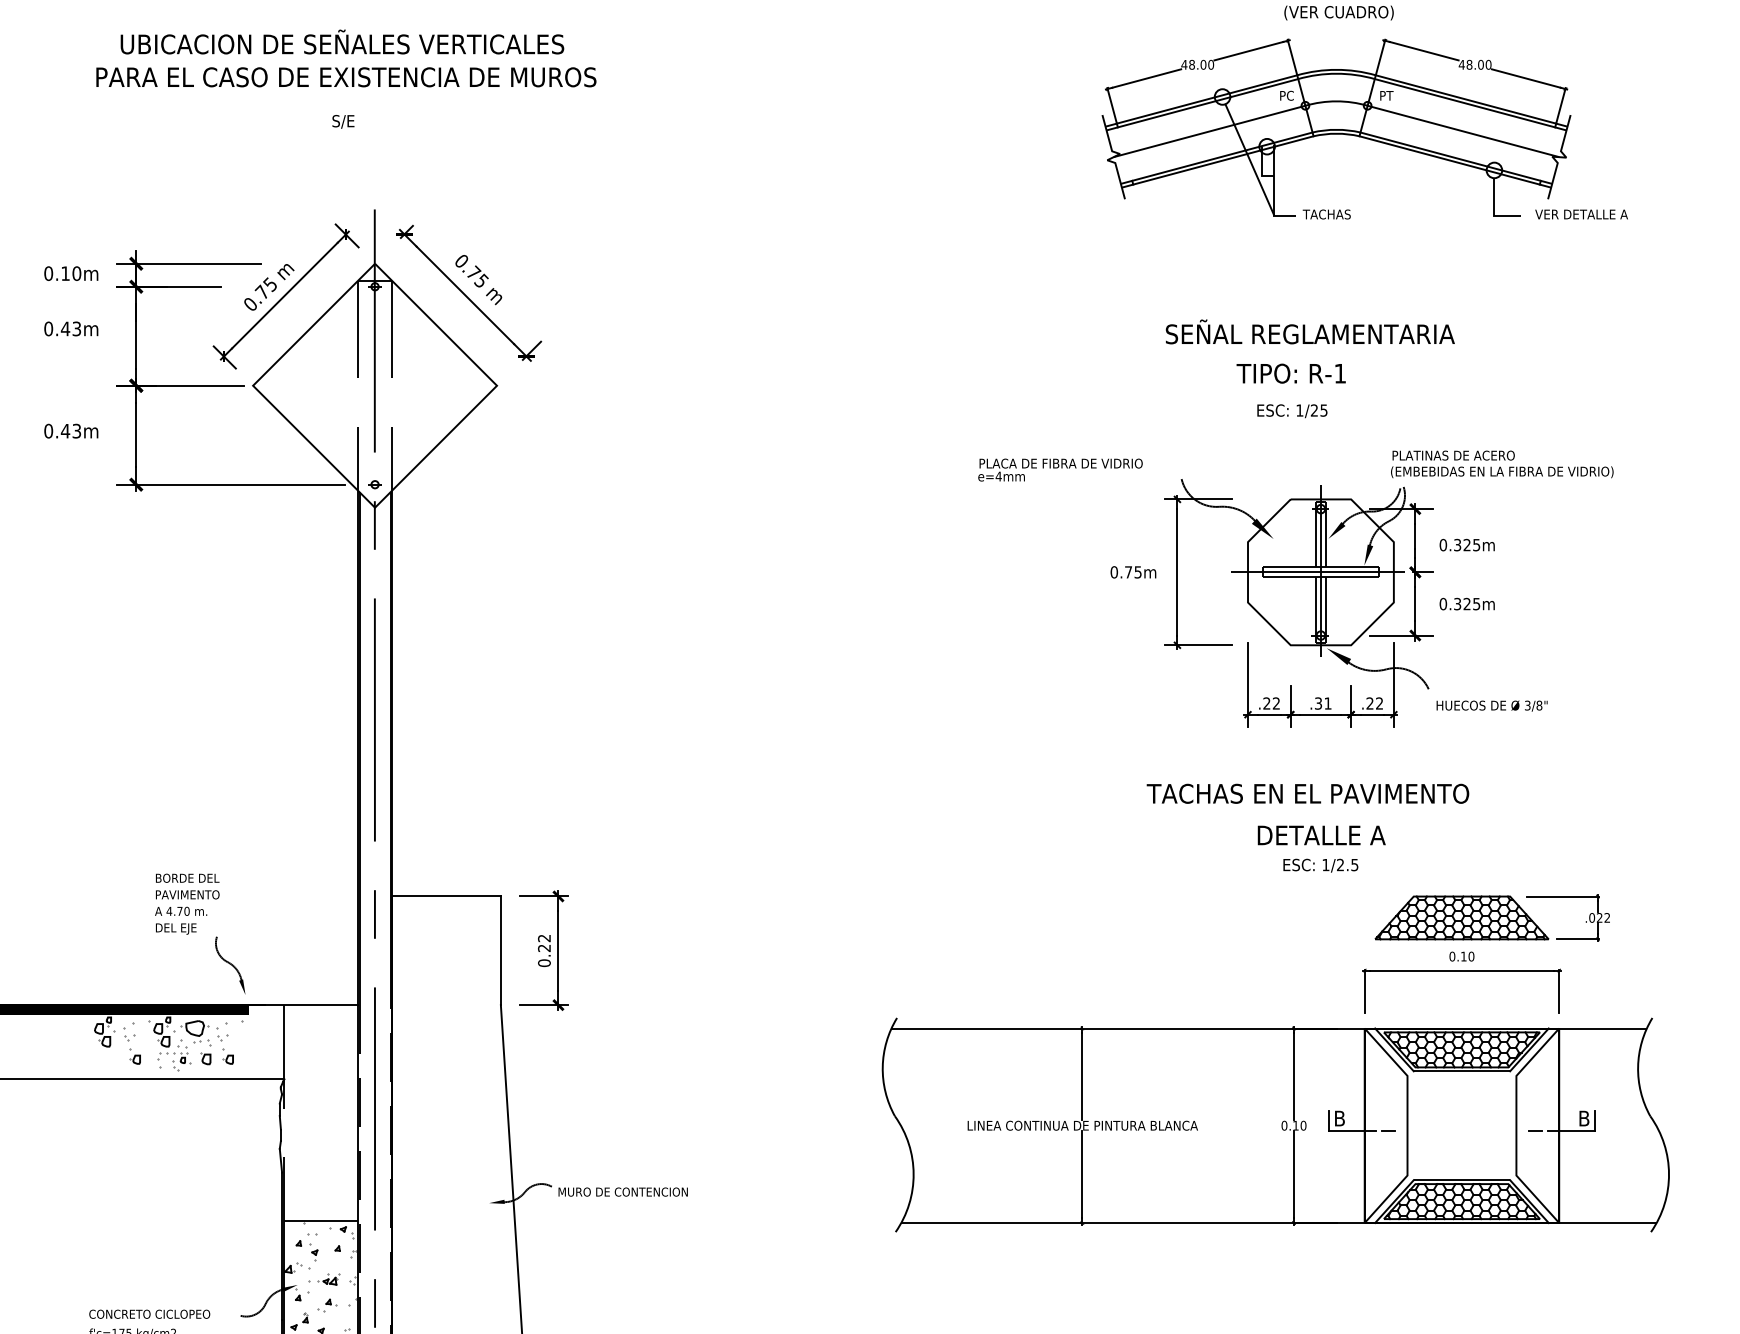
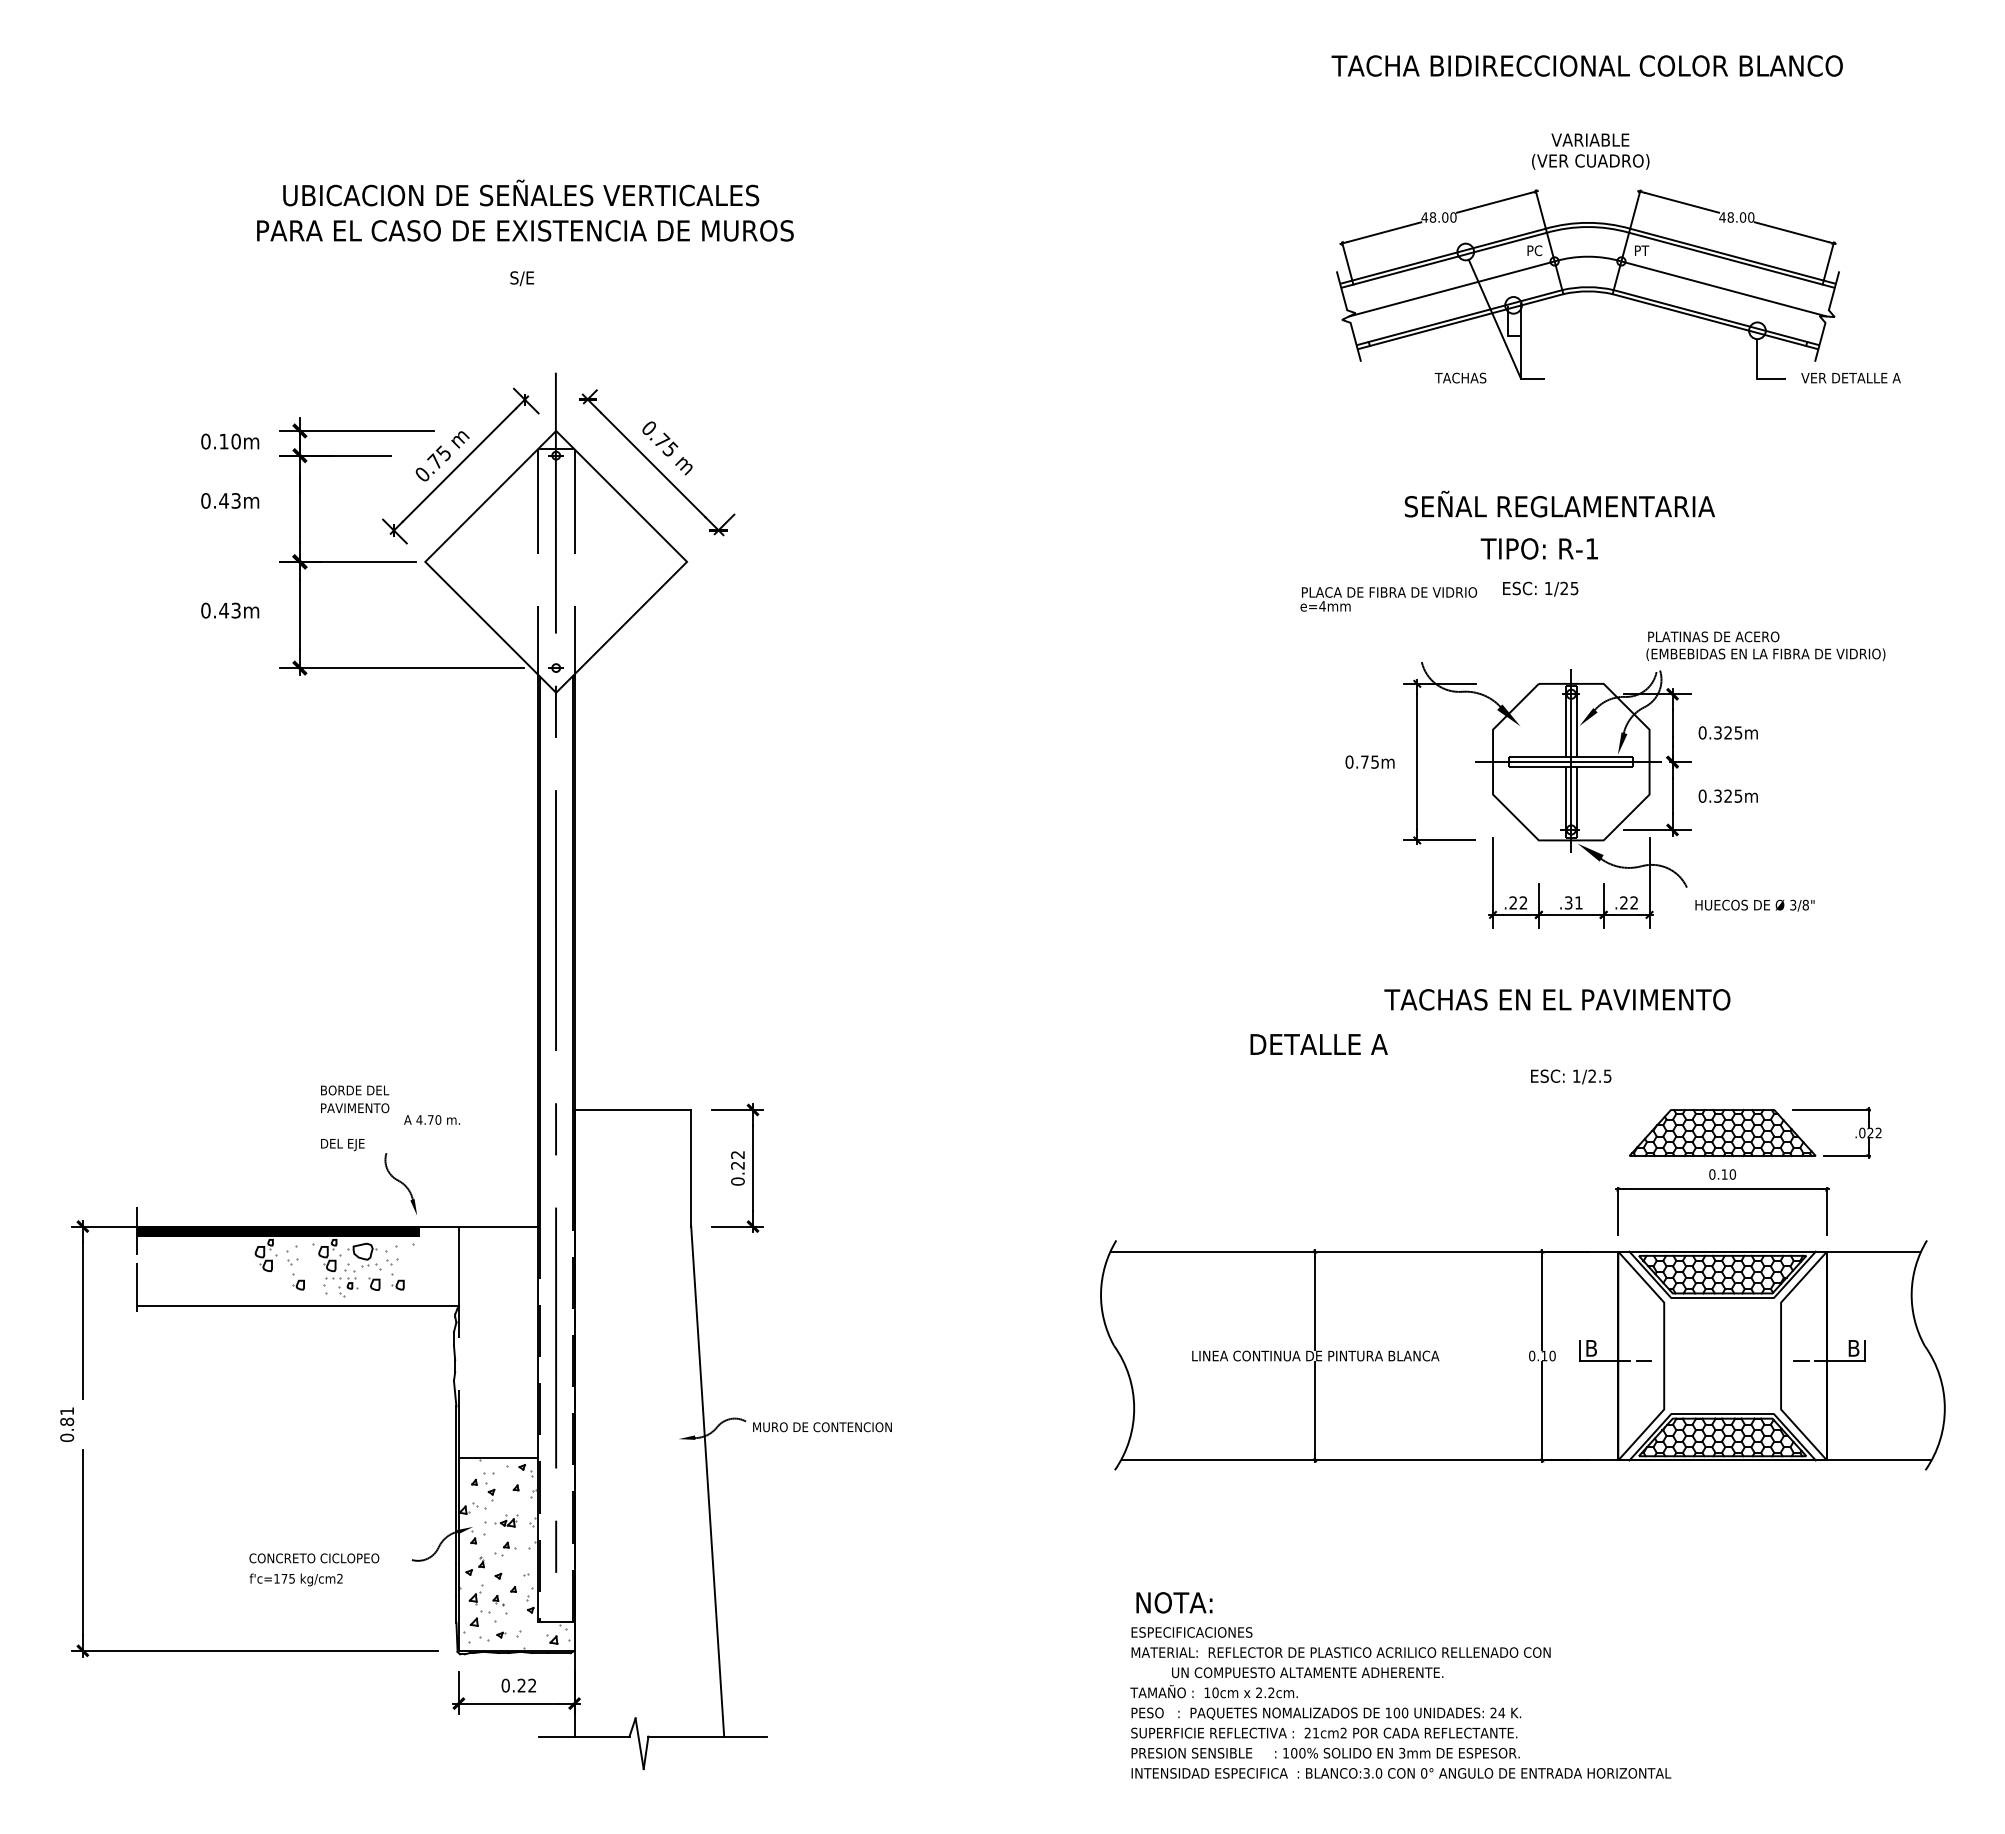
text: (1326, 213) -> (1460, 377), moved
text: (1060, 470) -> (1388, 599), moved
text: (1321, 835) -> (1318, 1044), moved
text: (180, 910) -> (431, 1119), moved

